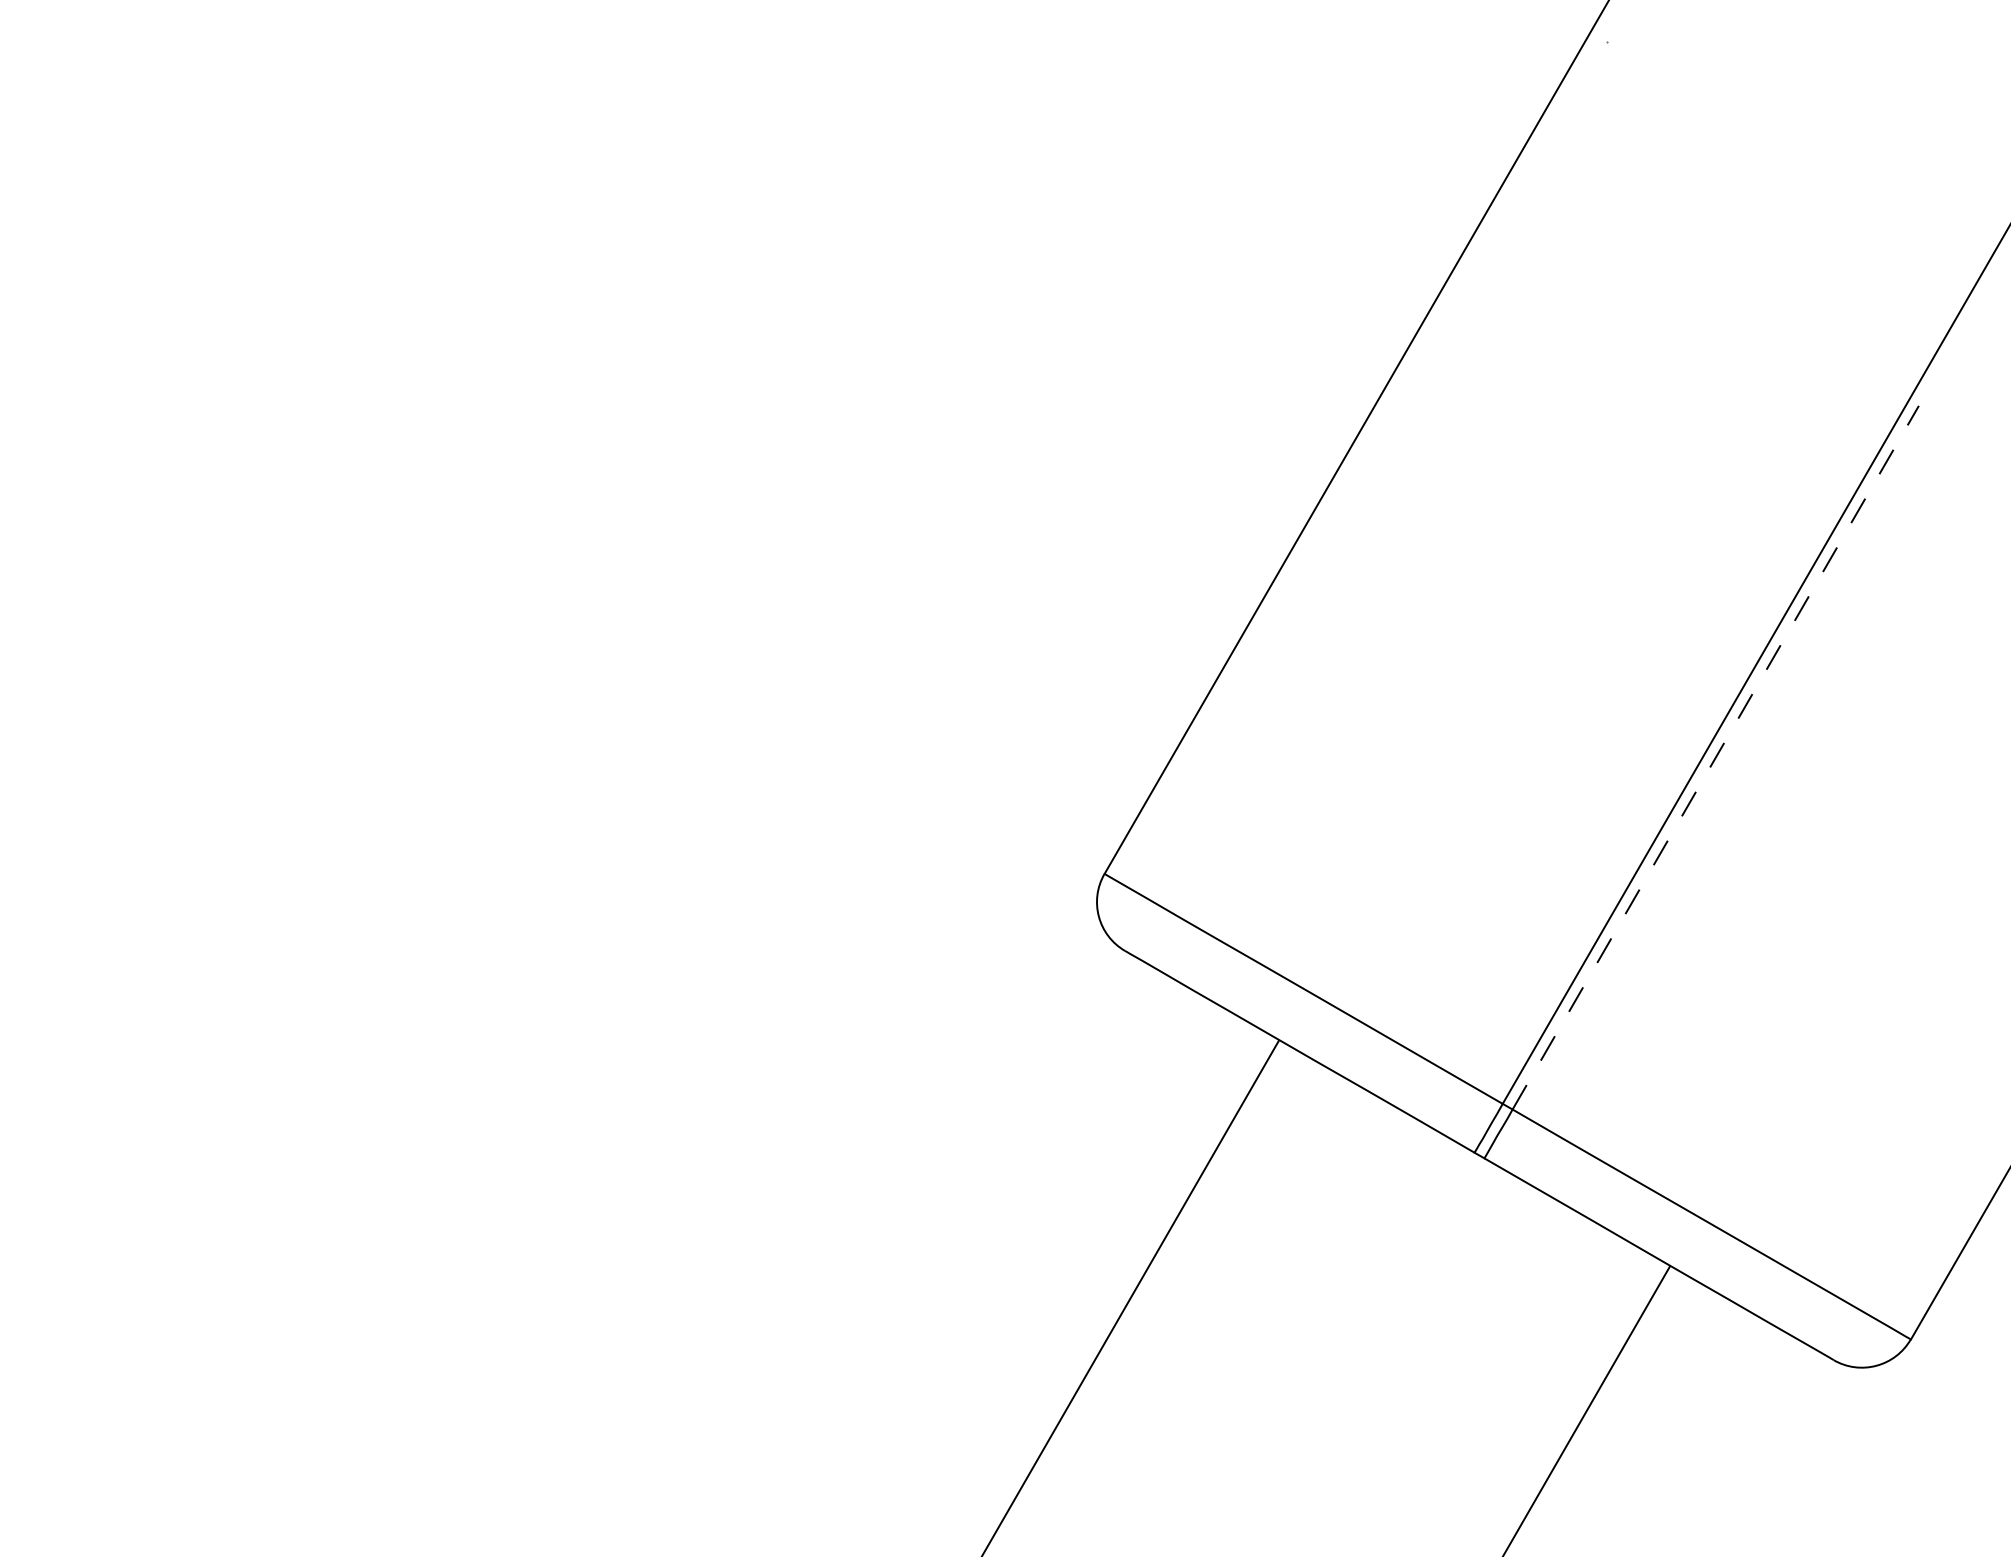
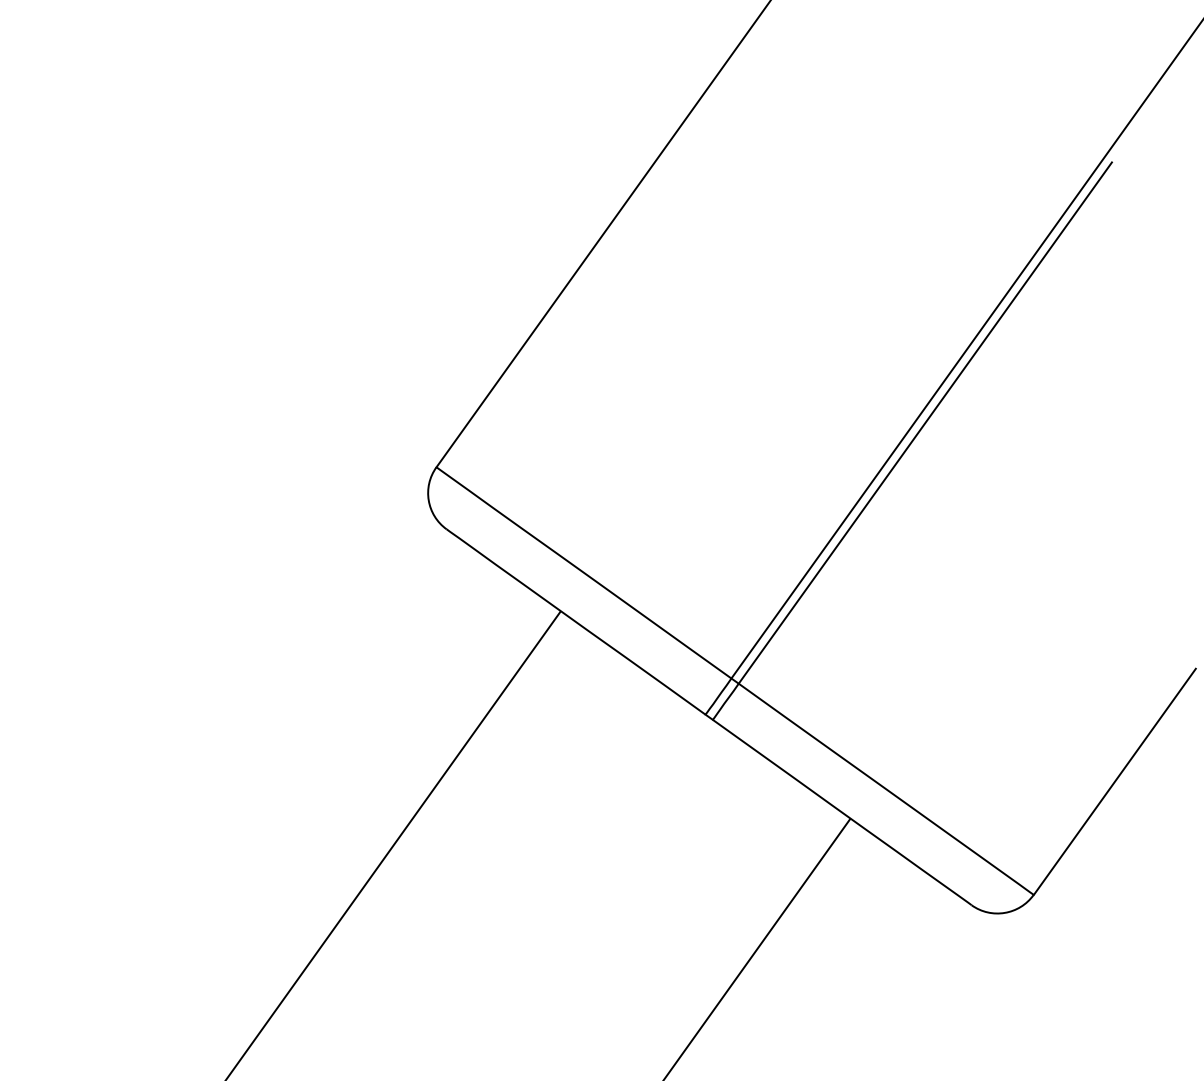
line: (1716, 757) -> (925, 422), dashed -> solid

